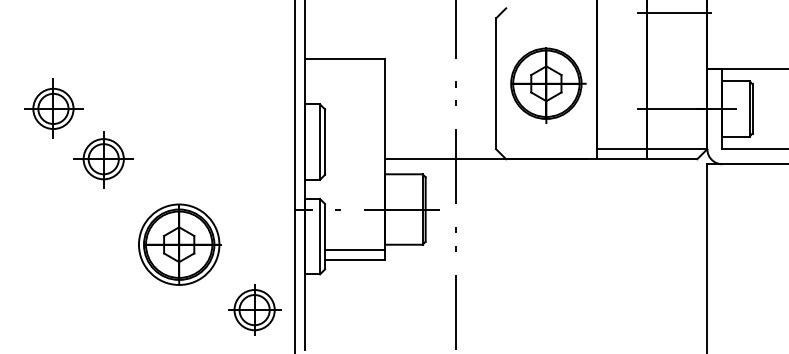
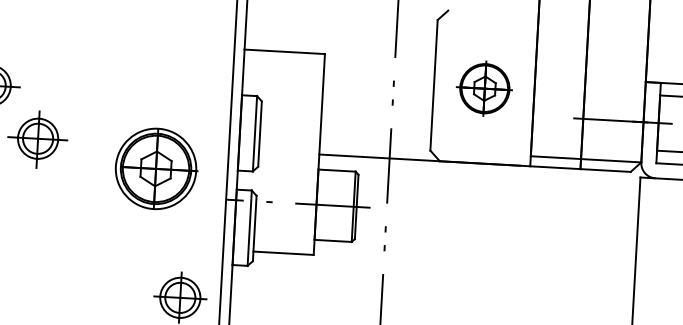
line: (676, 13) -> (618, 25), removed
part: (548, 85) -> (486, 90), size x0.7
part: (179, 244) -> (156, 168), moved
line: (355, 249) -> (284, 242), removed

